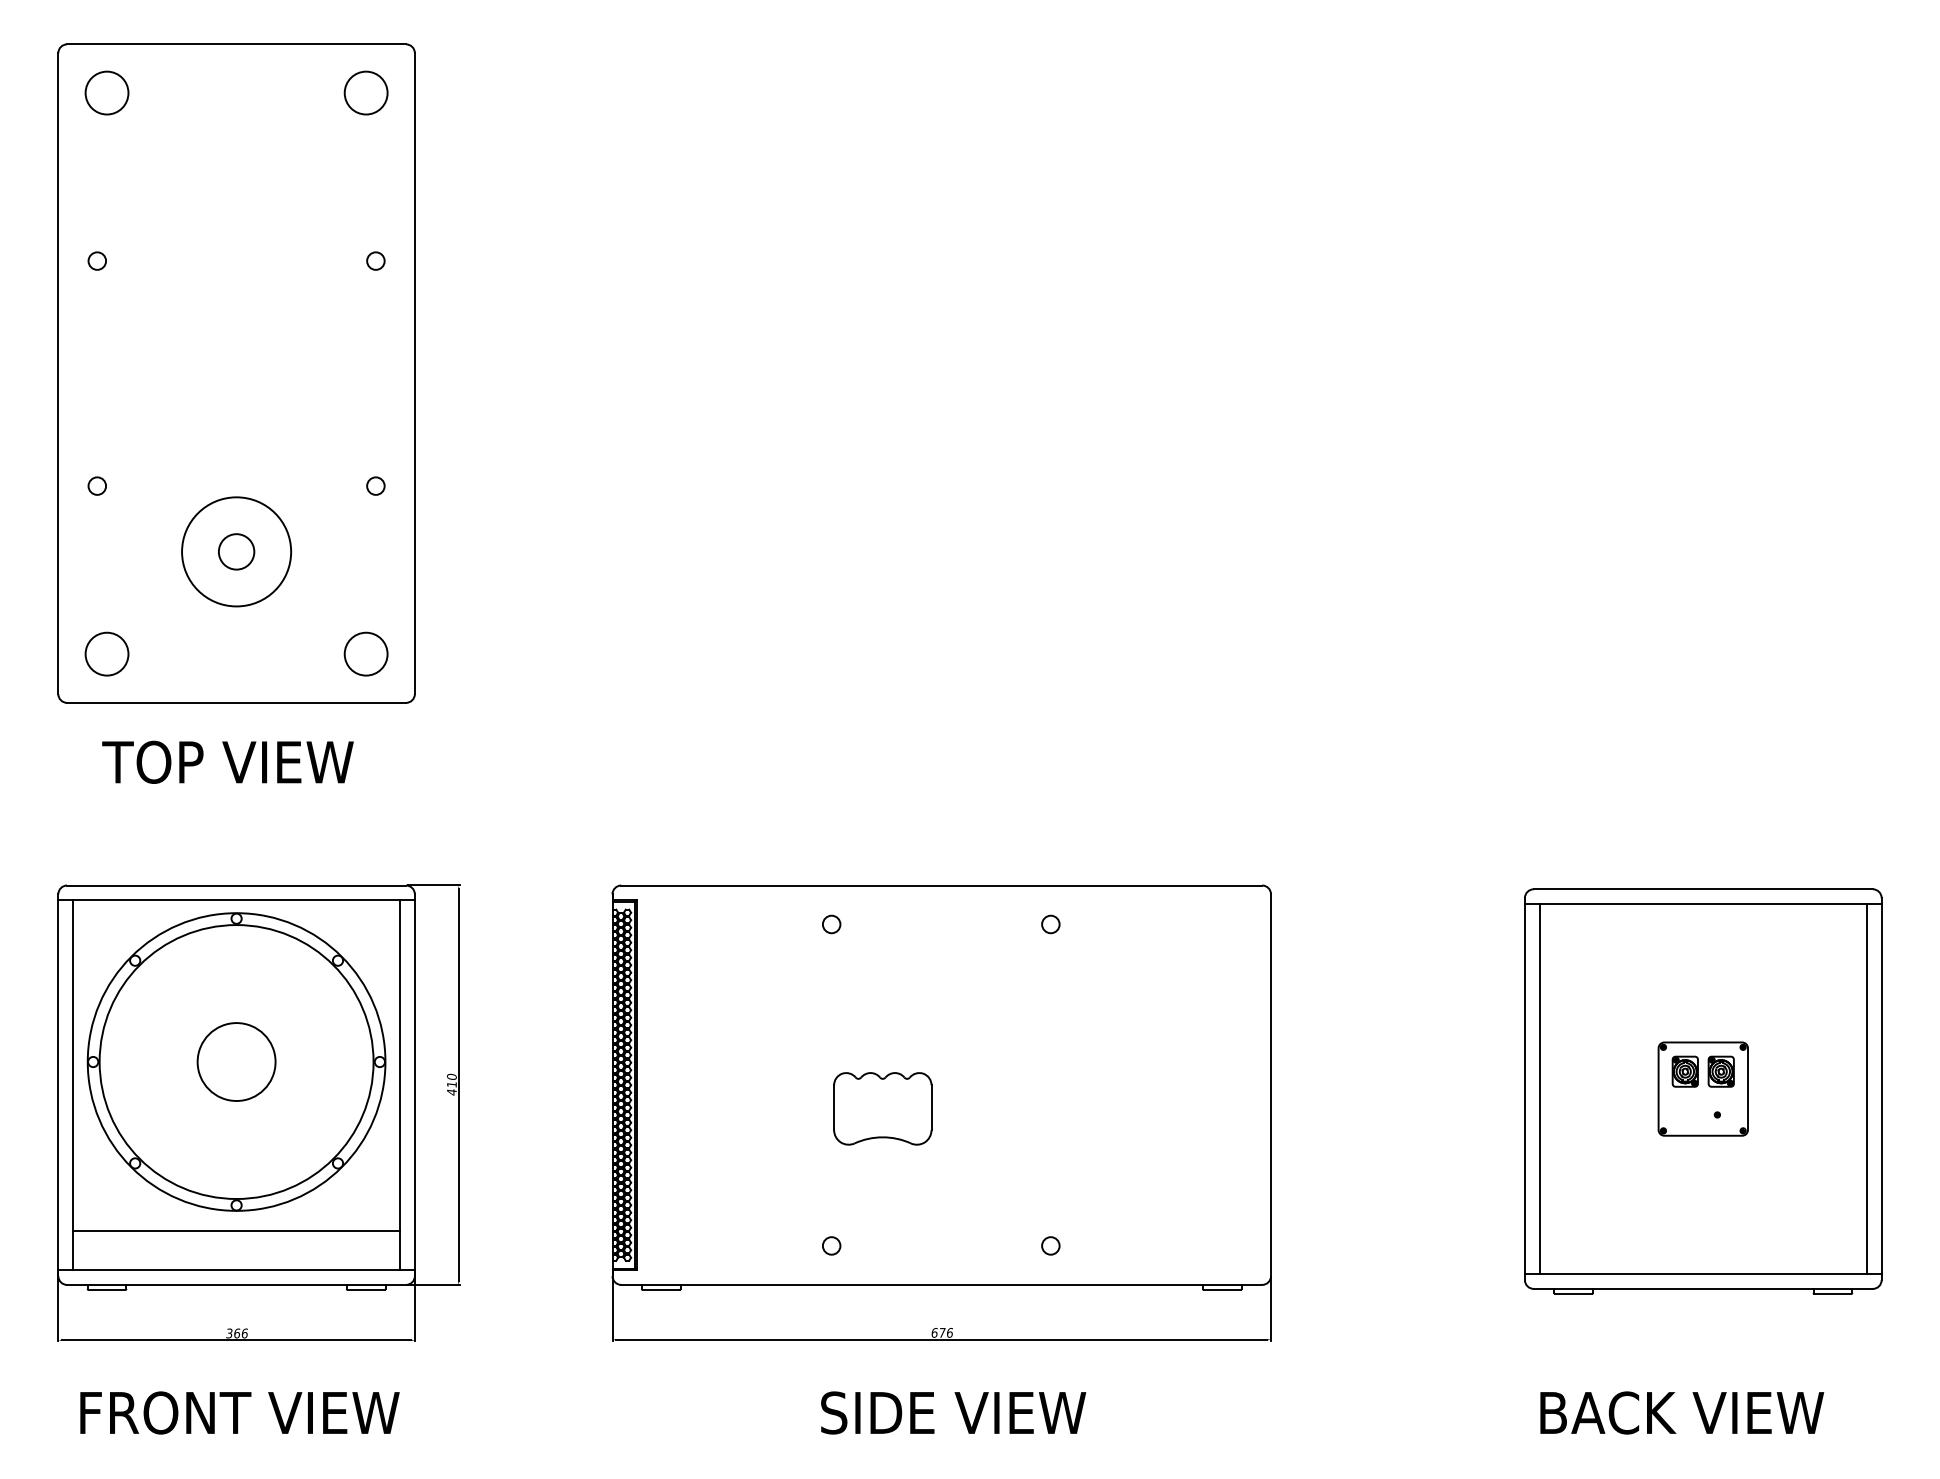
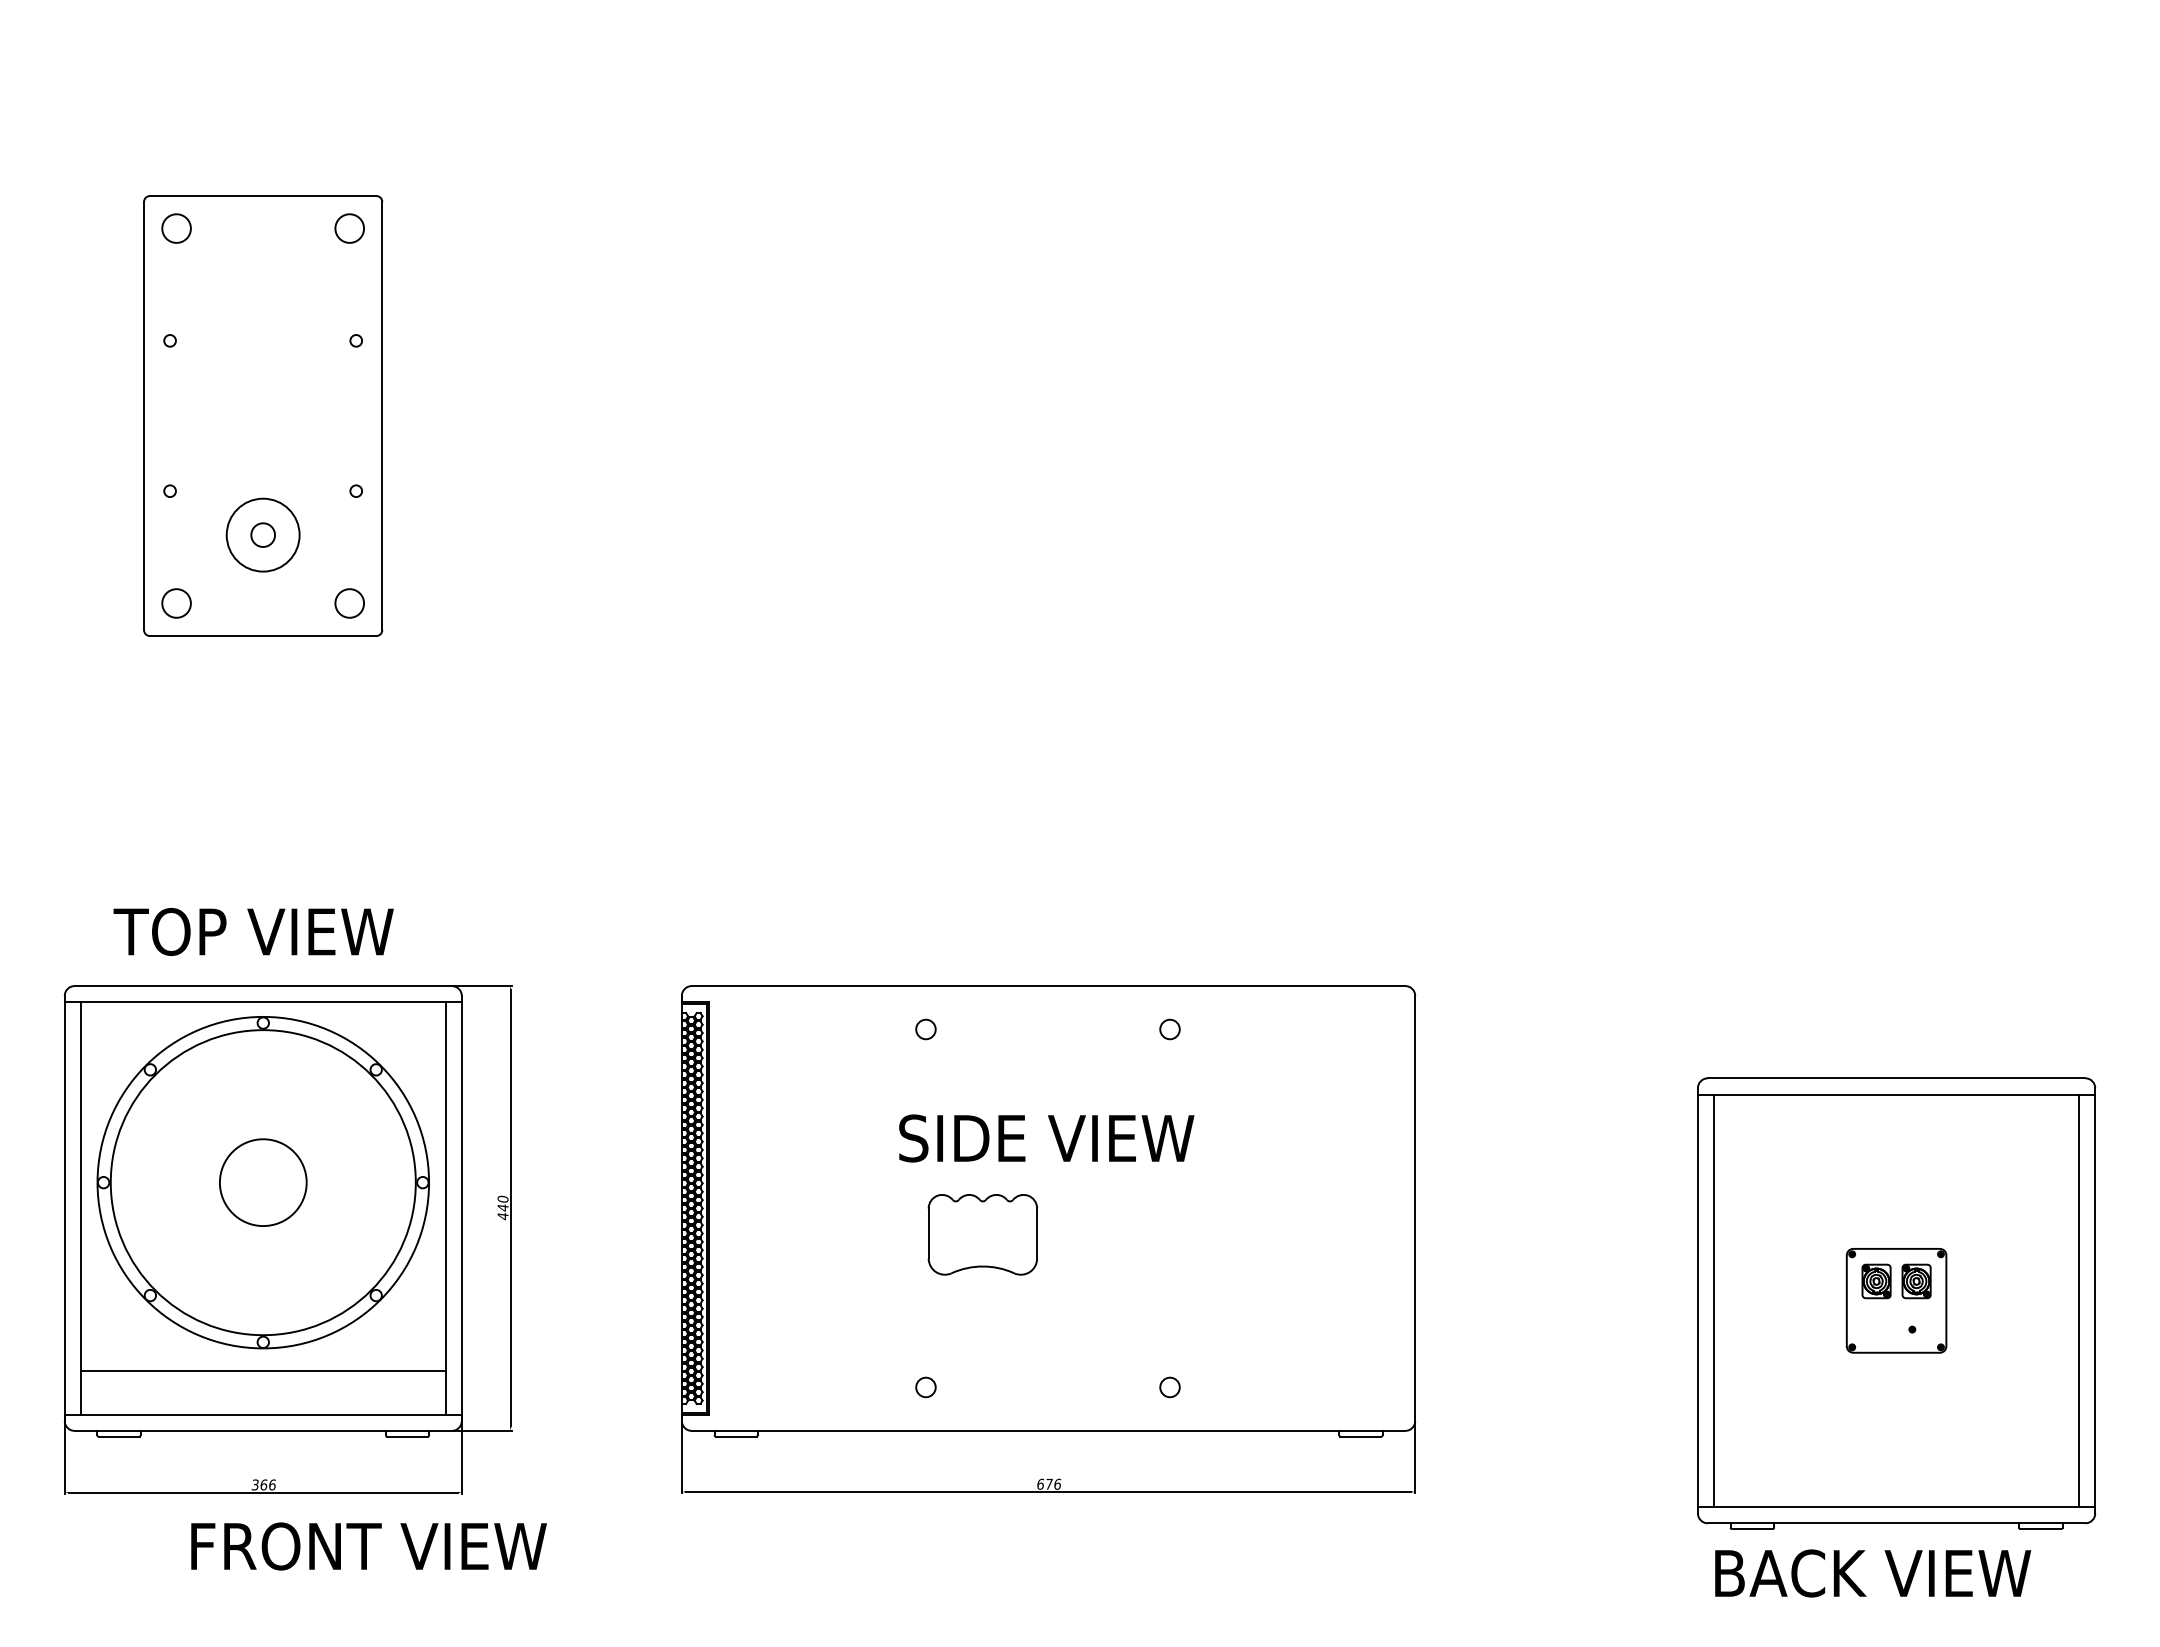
part: (235, 373) -> (262, 415), size x0.6
text: (227, 761) -> (253, 931), moved
text: (451, 1084) -> (502, 1207), 410 -> 440
part: (1703, 1091) -> (1896, 1303), moved
text: (239, 1413) -> (368, 1546), moved
text: (953, 1413) -> (1046, 1138), moved

